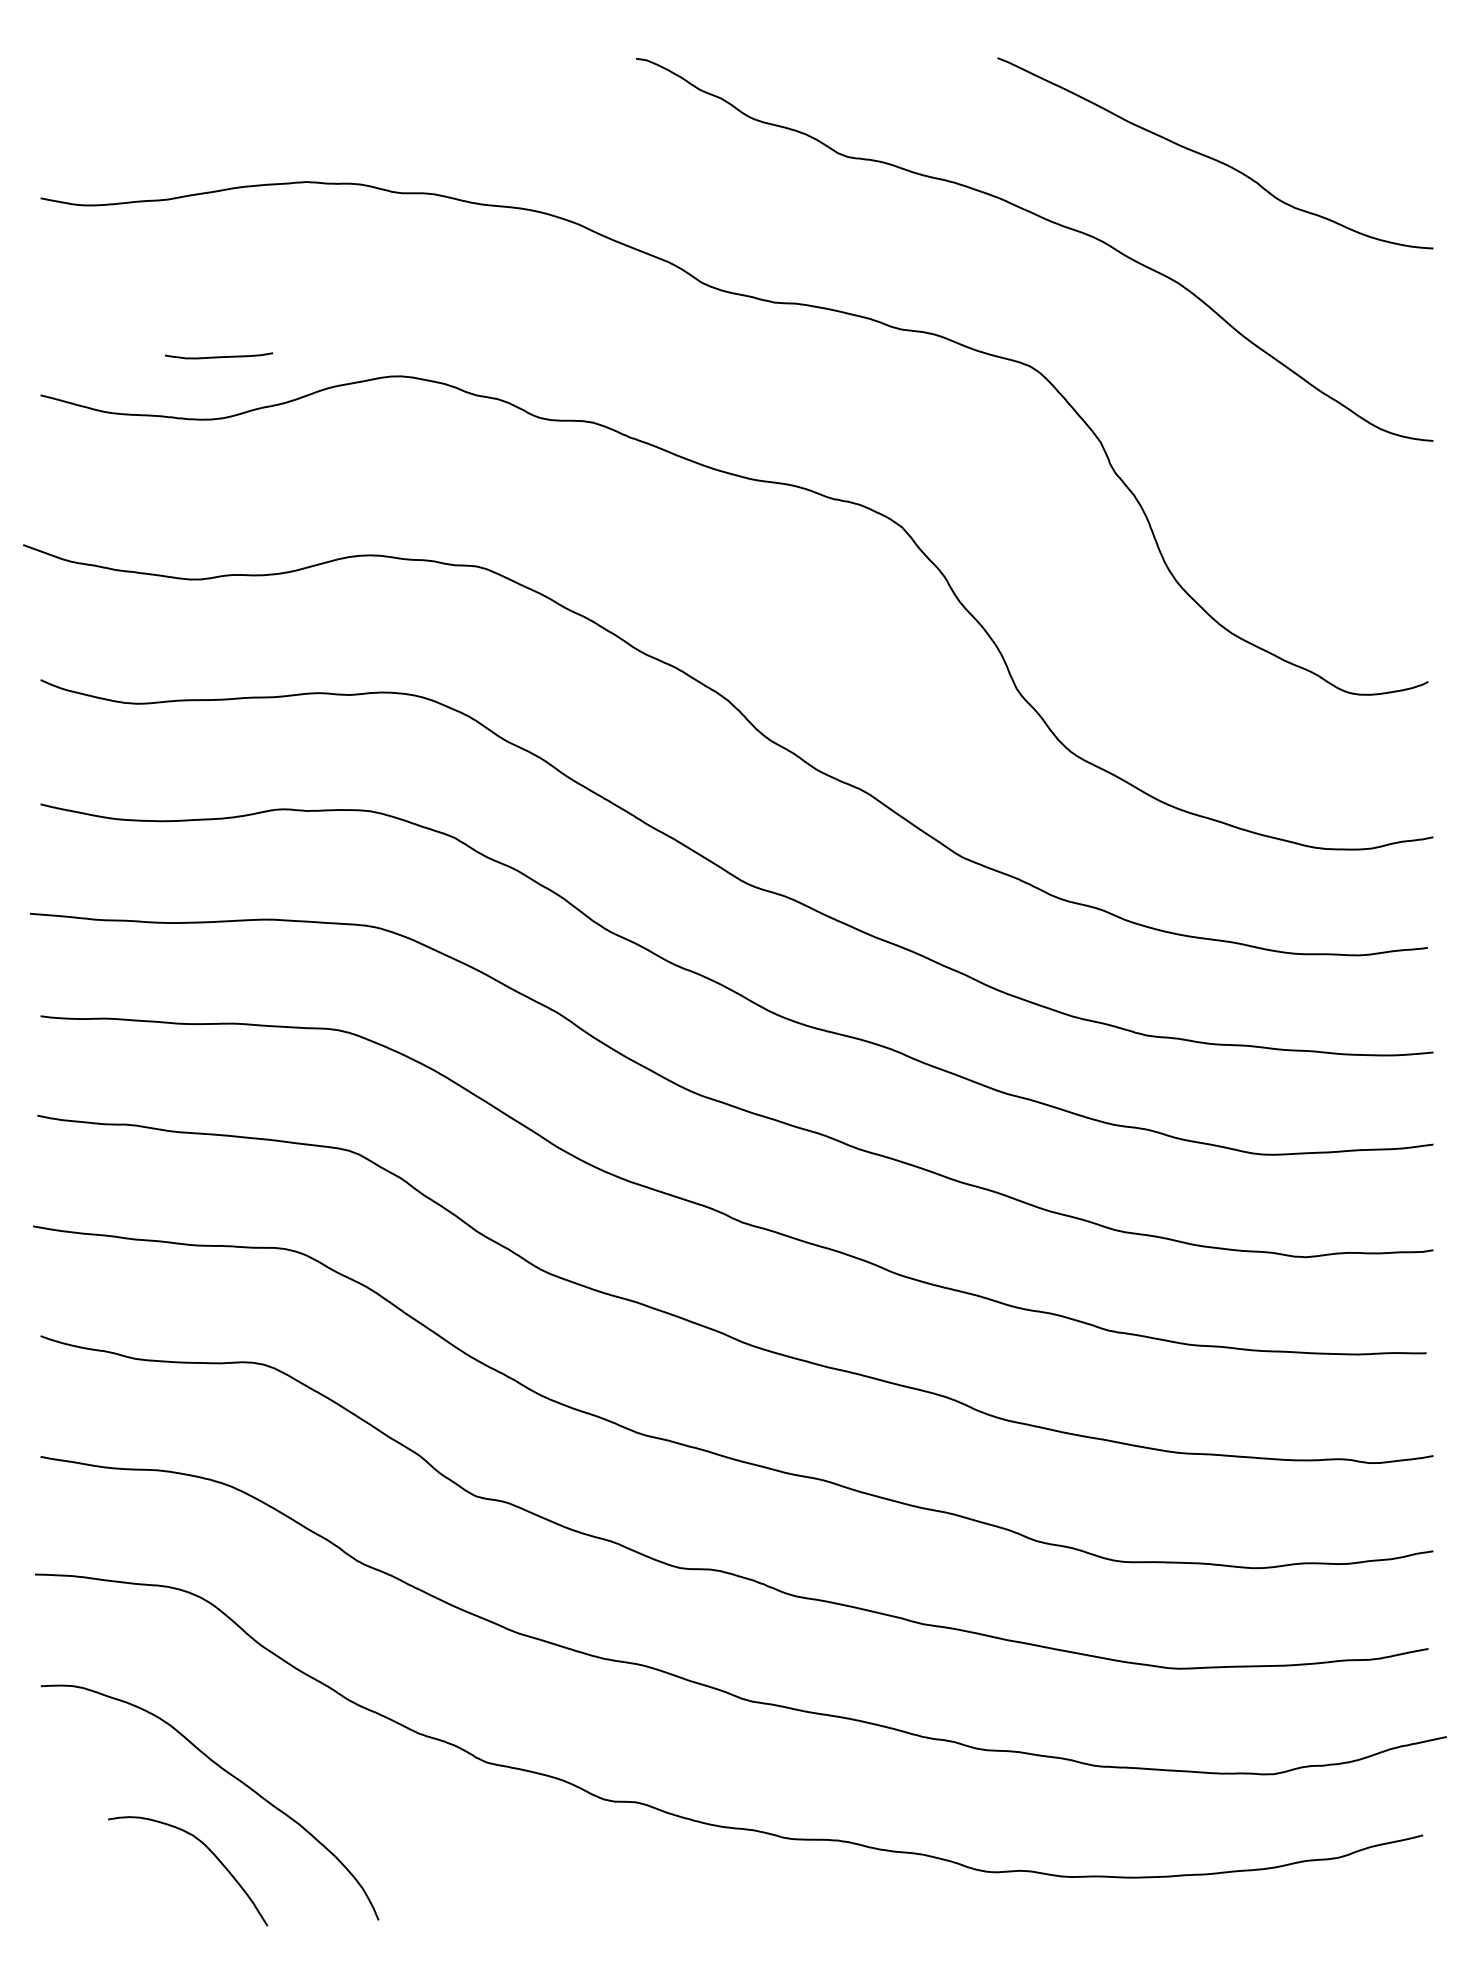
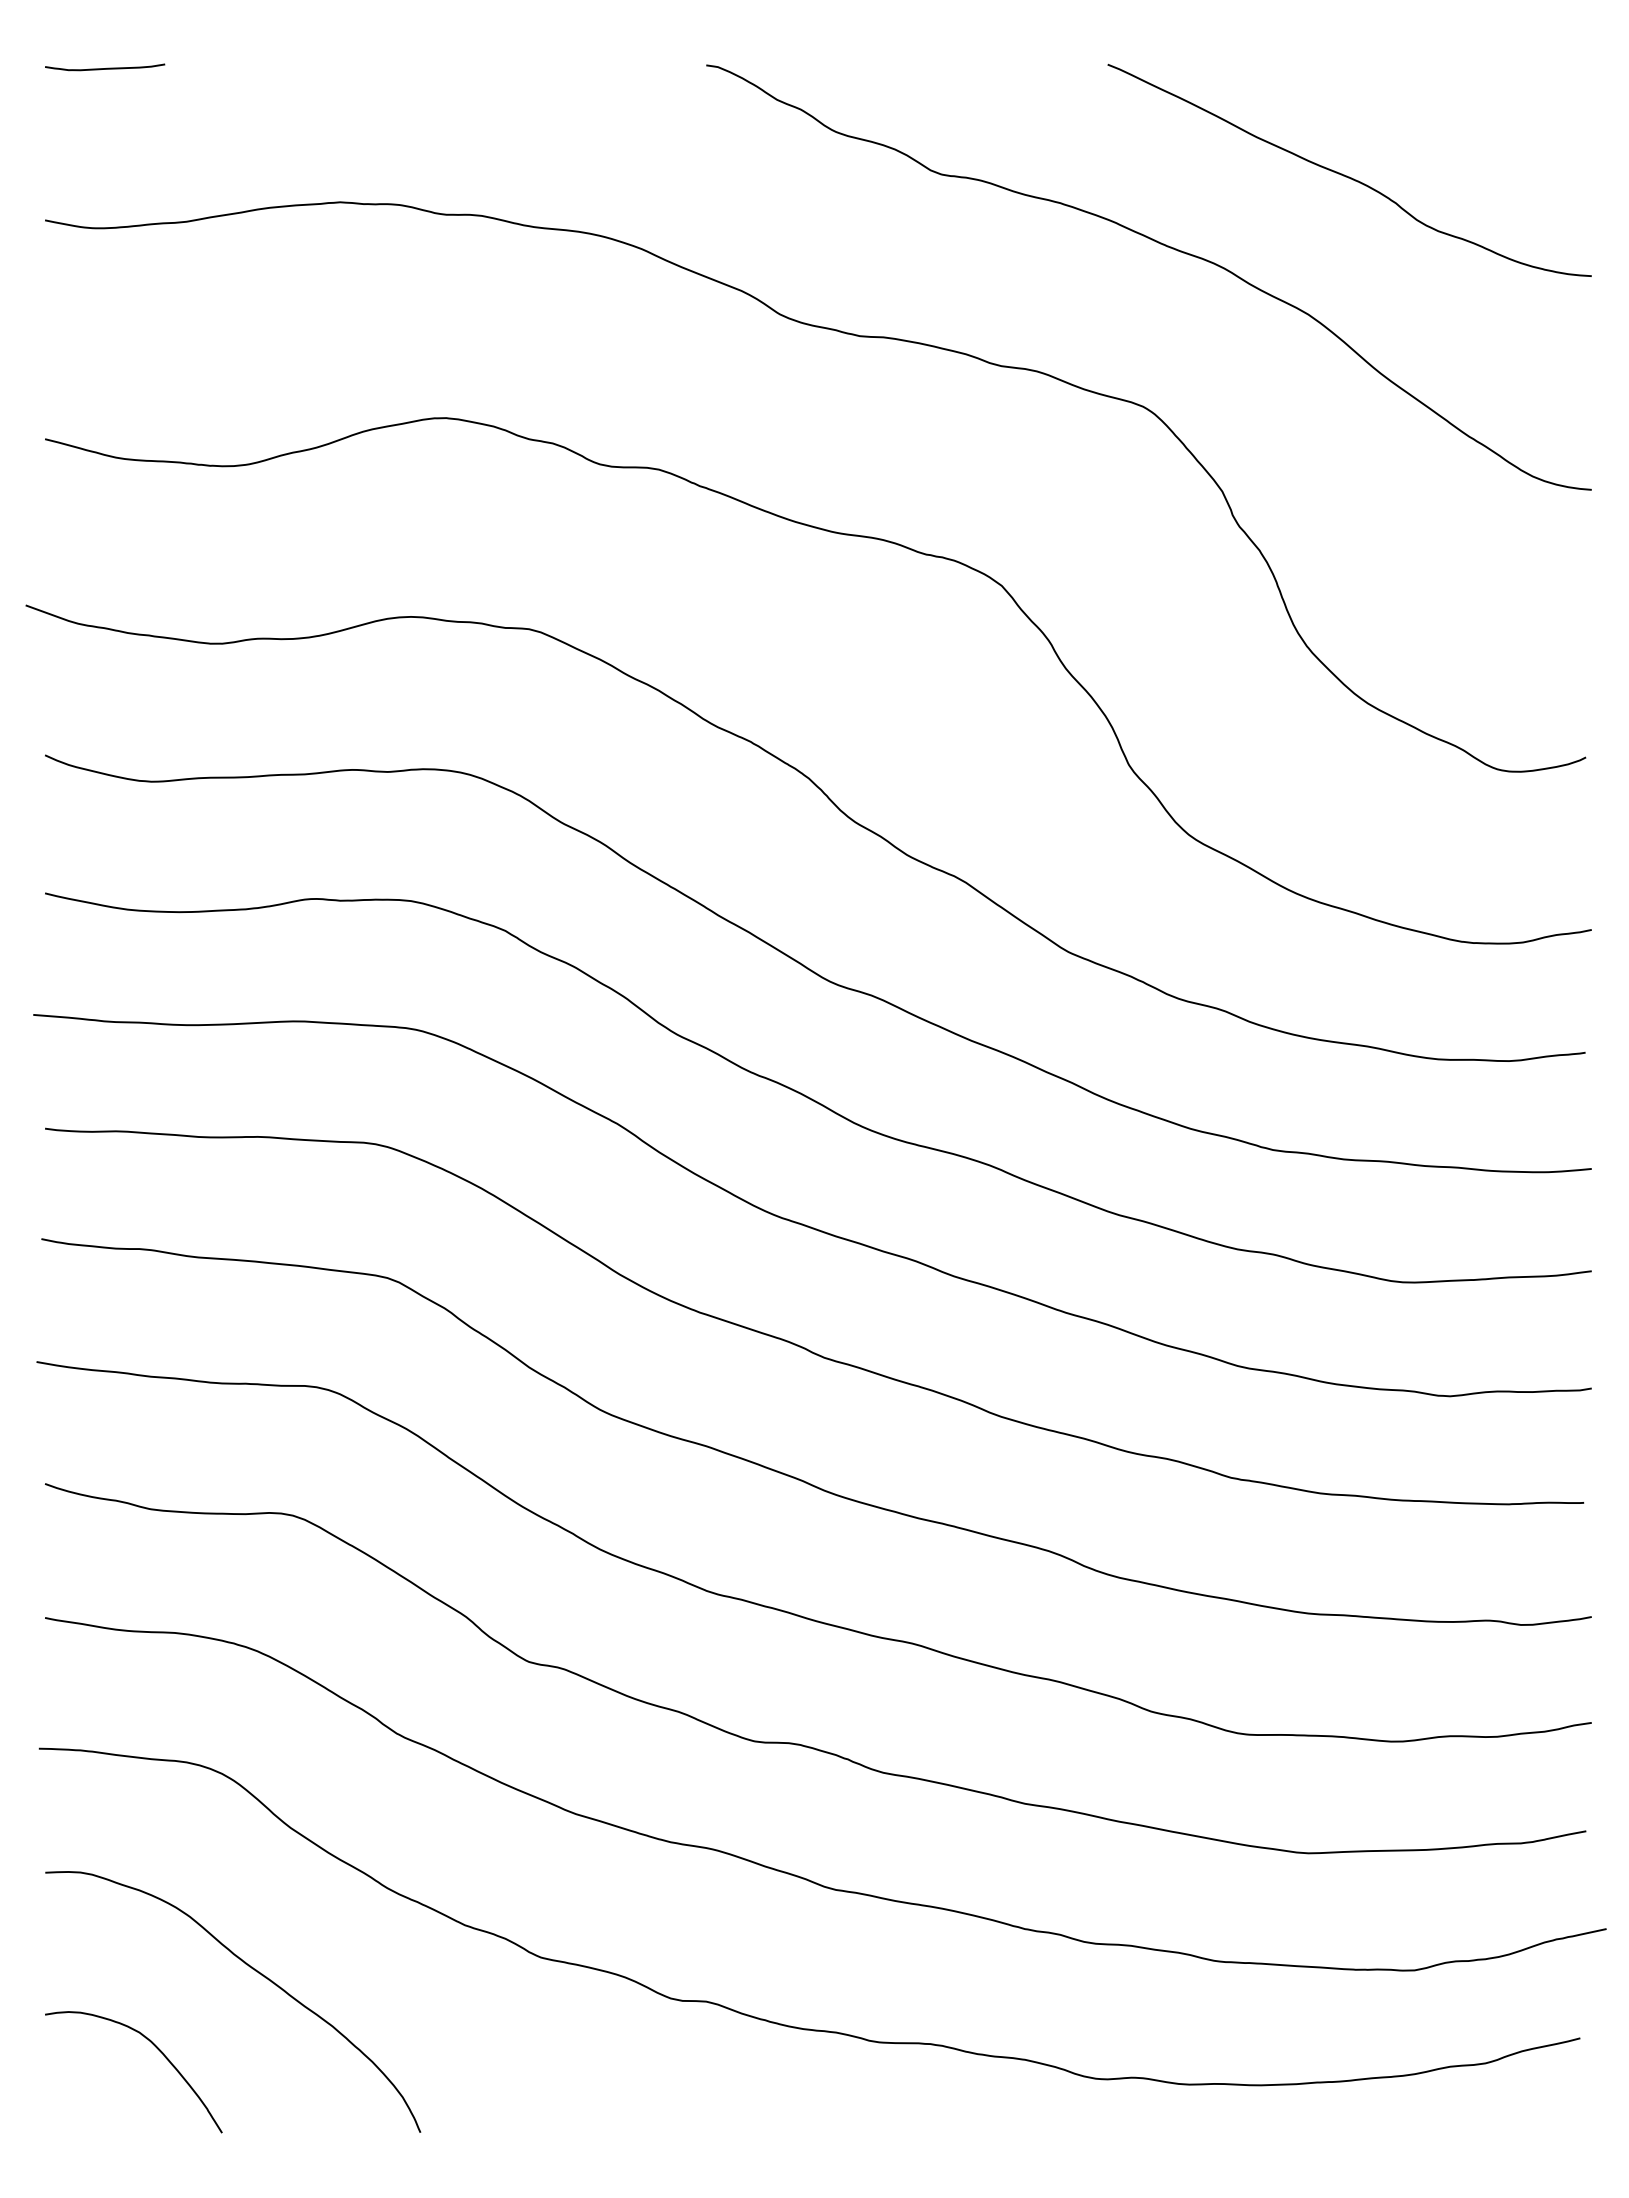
curve: (219, 356) -> (105, 68), moved
curve: (208, 1849) -> (156, 2048), moved

